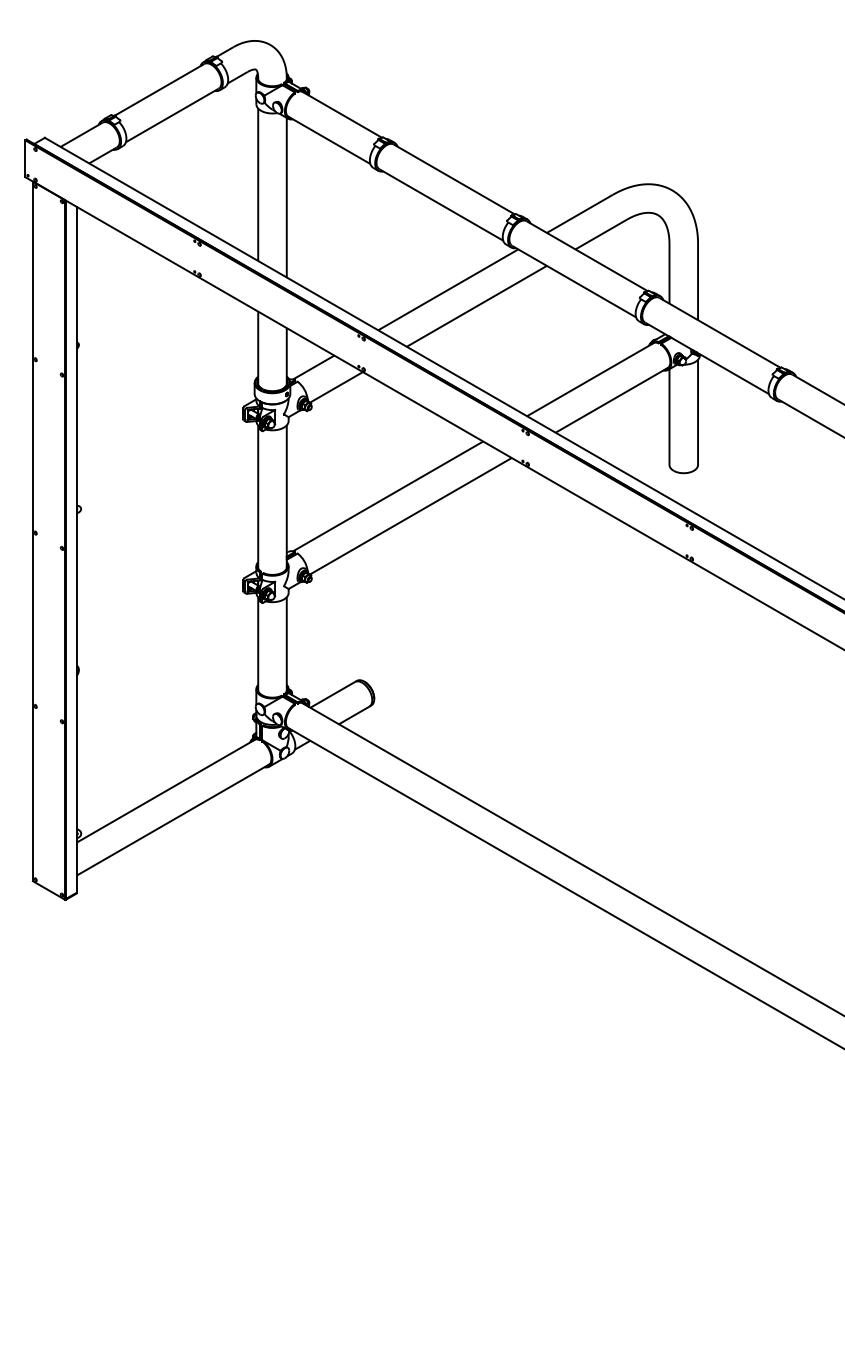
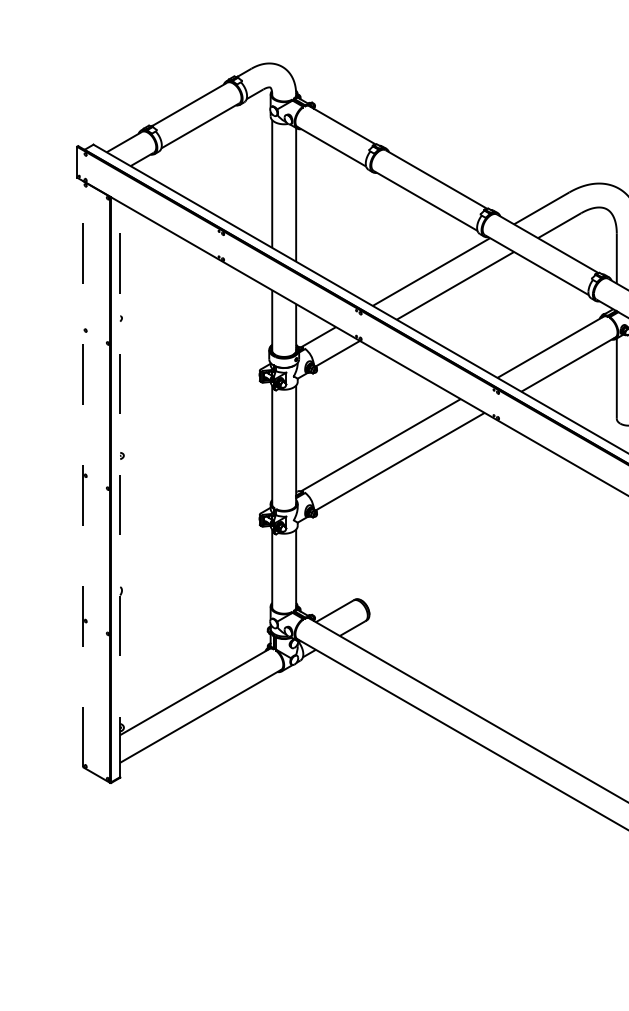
line: (32, 531) -> (83, 474), solid -> dashed
line: (76, 549) -> (119, 489), solid -> dashed

